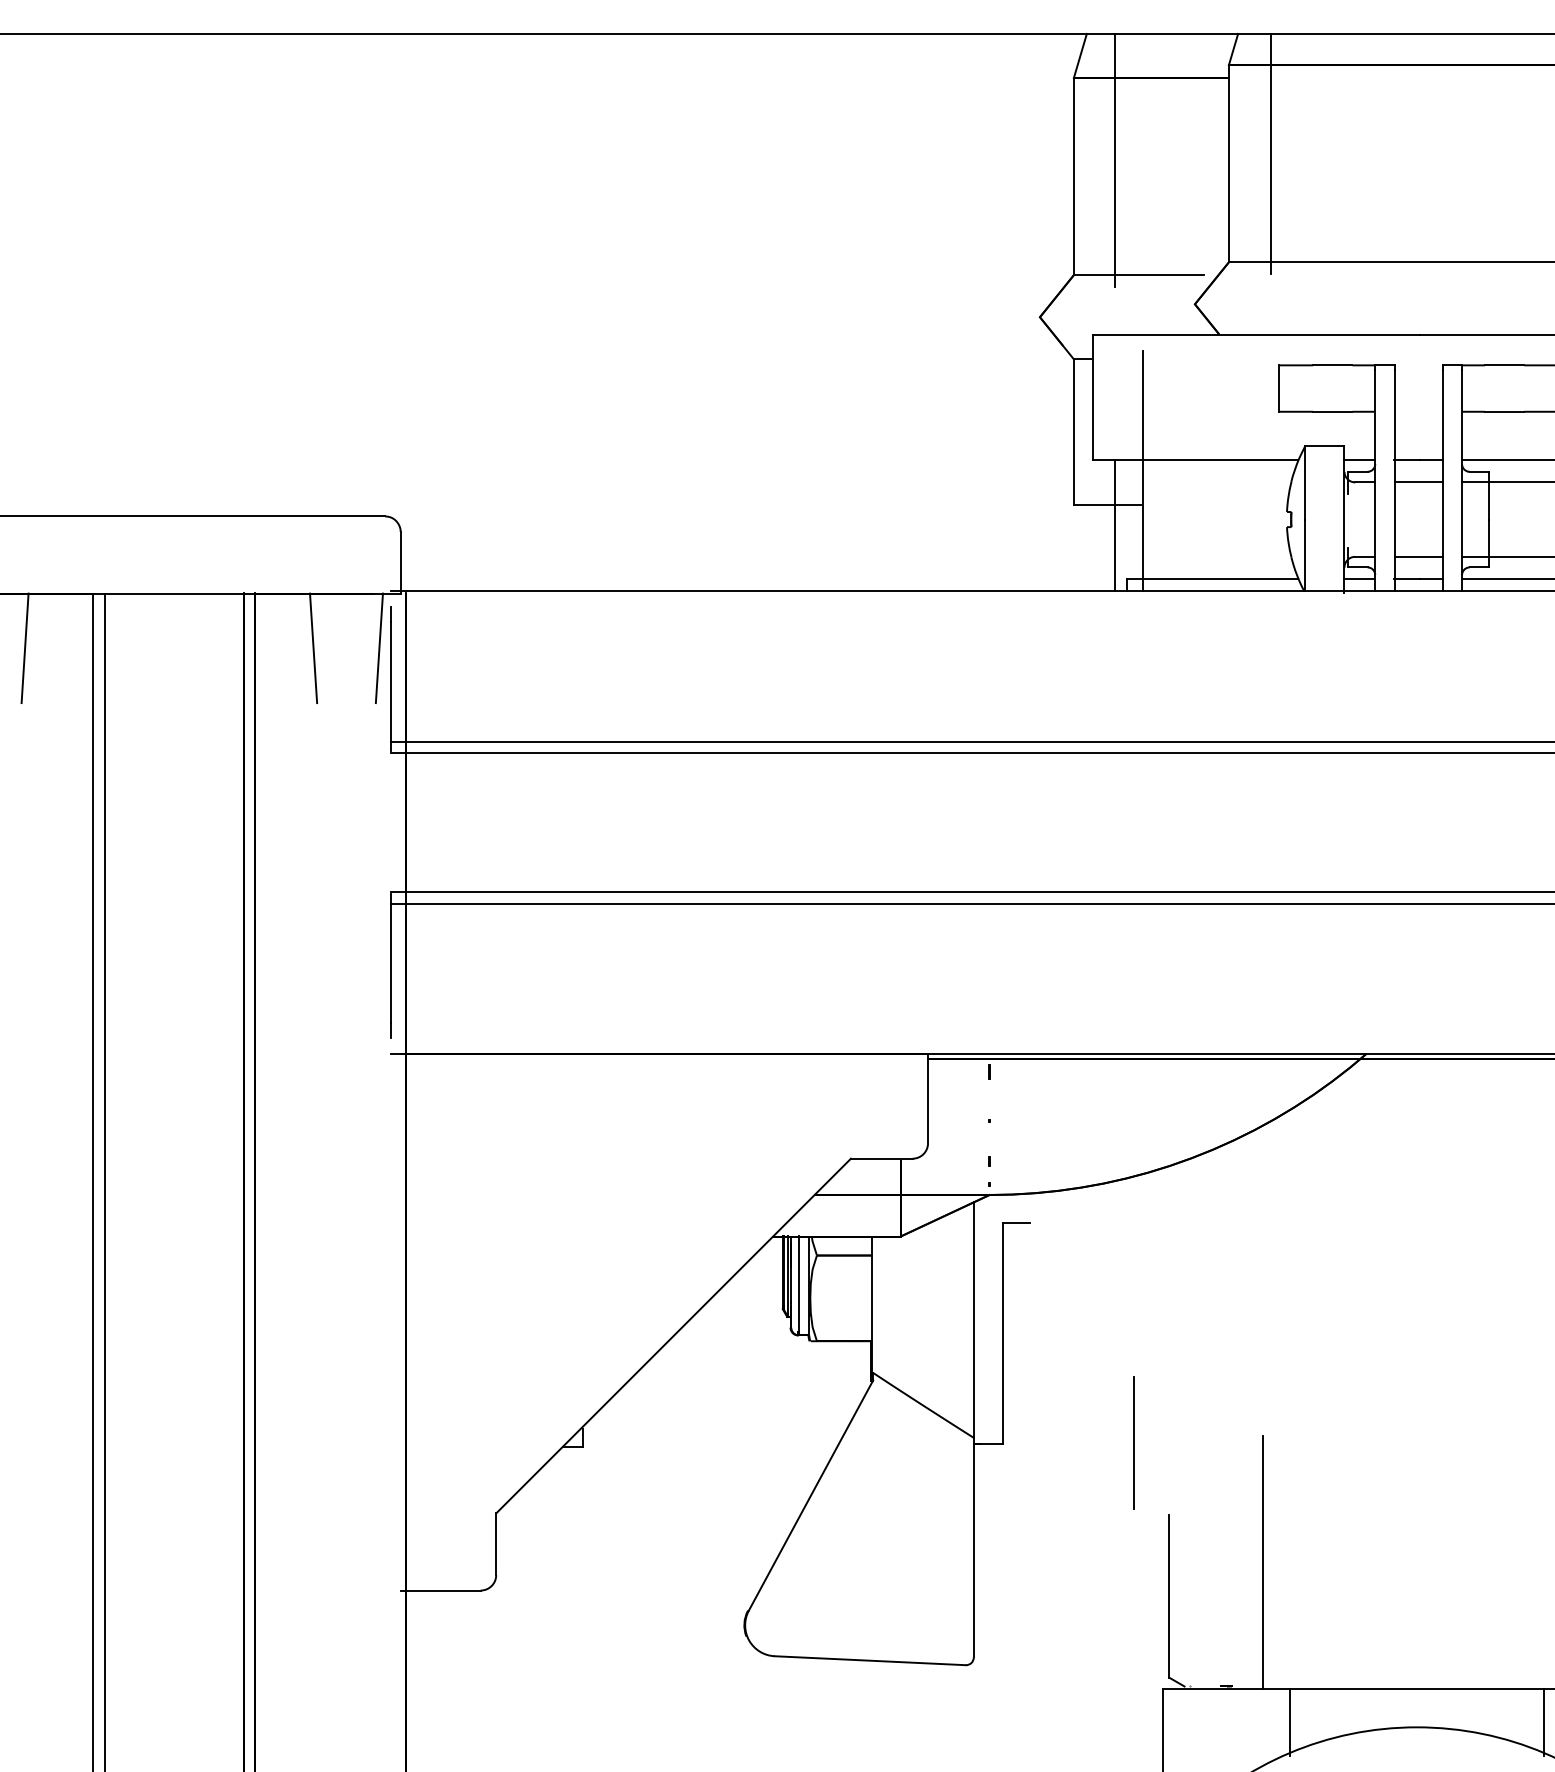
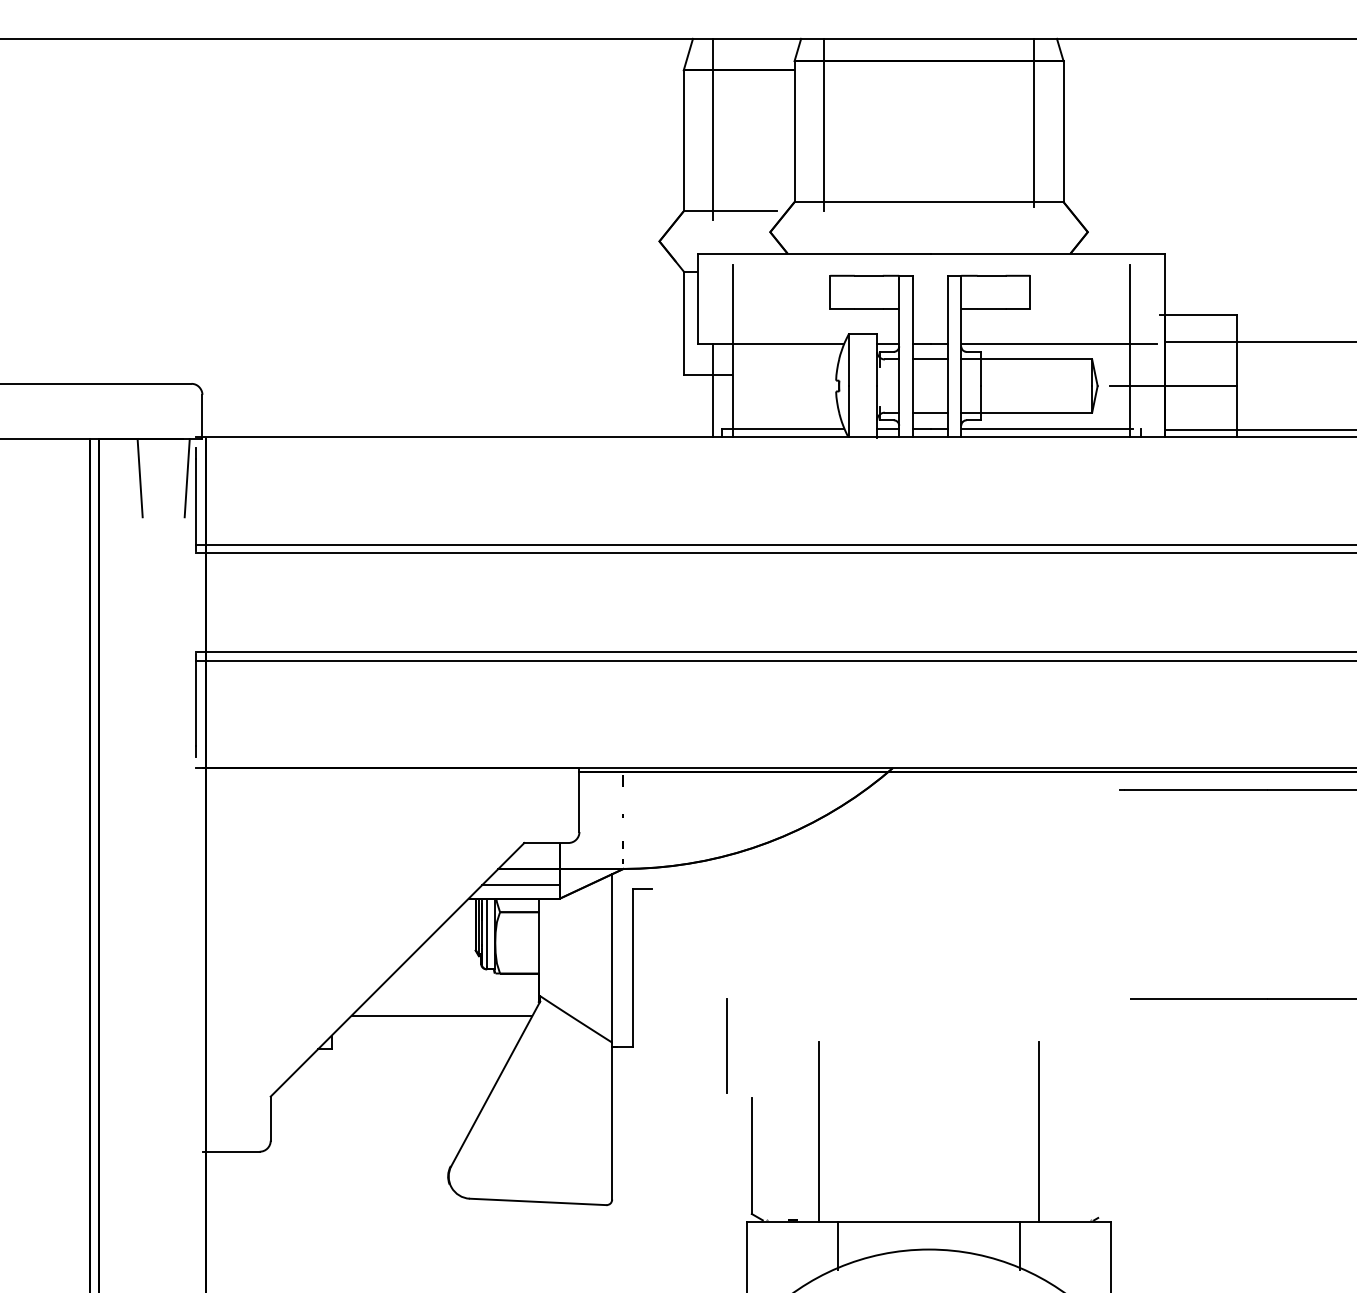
line: (845, 1218) -> (520, 885), added
line: (735, 1399) -> (441, 1015), added

